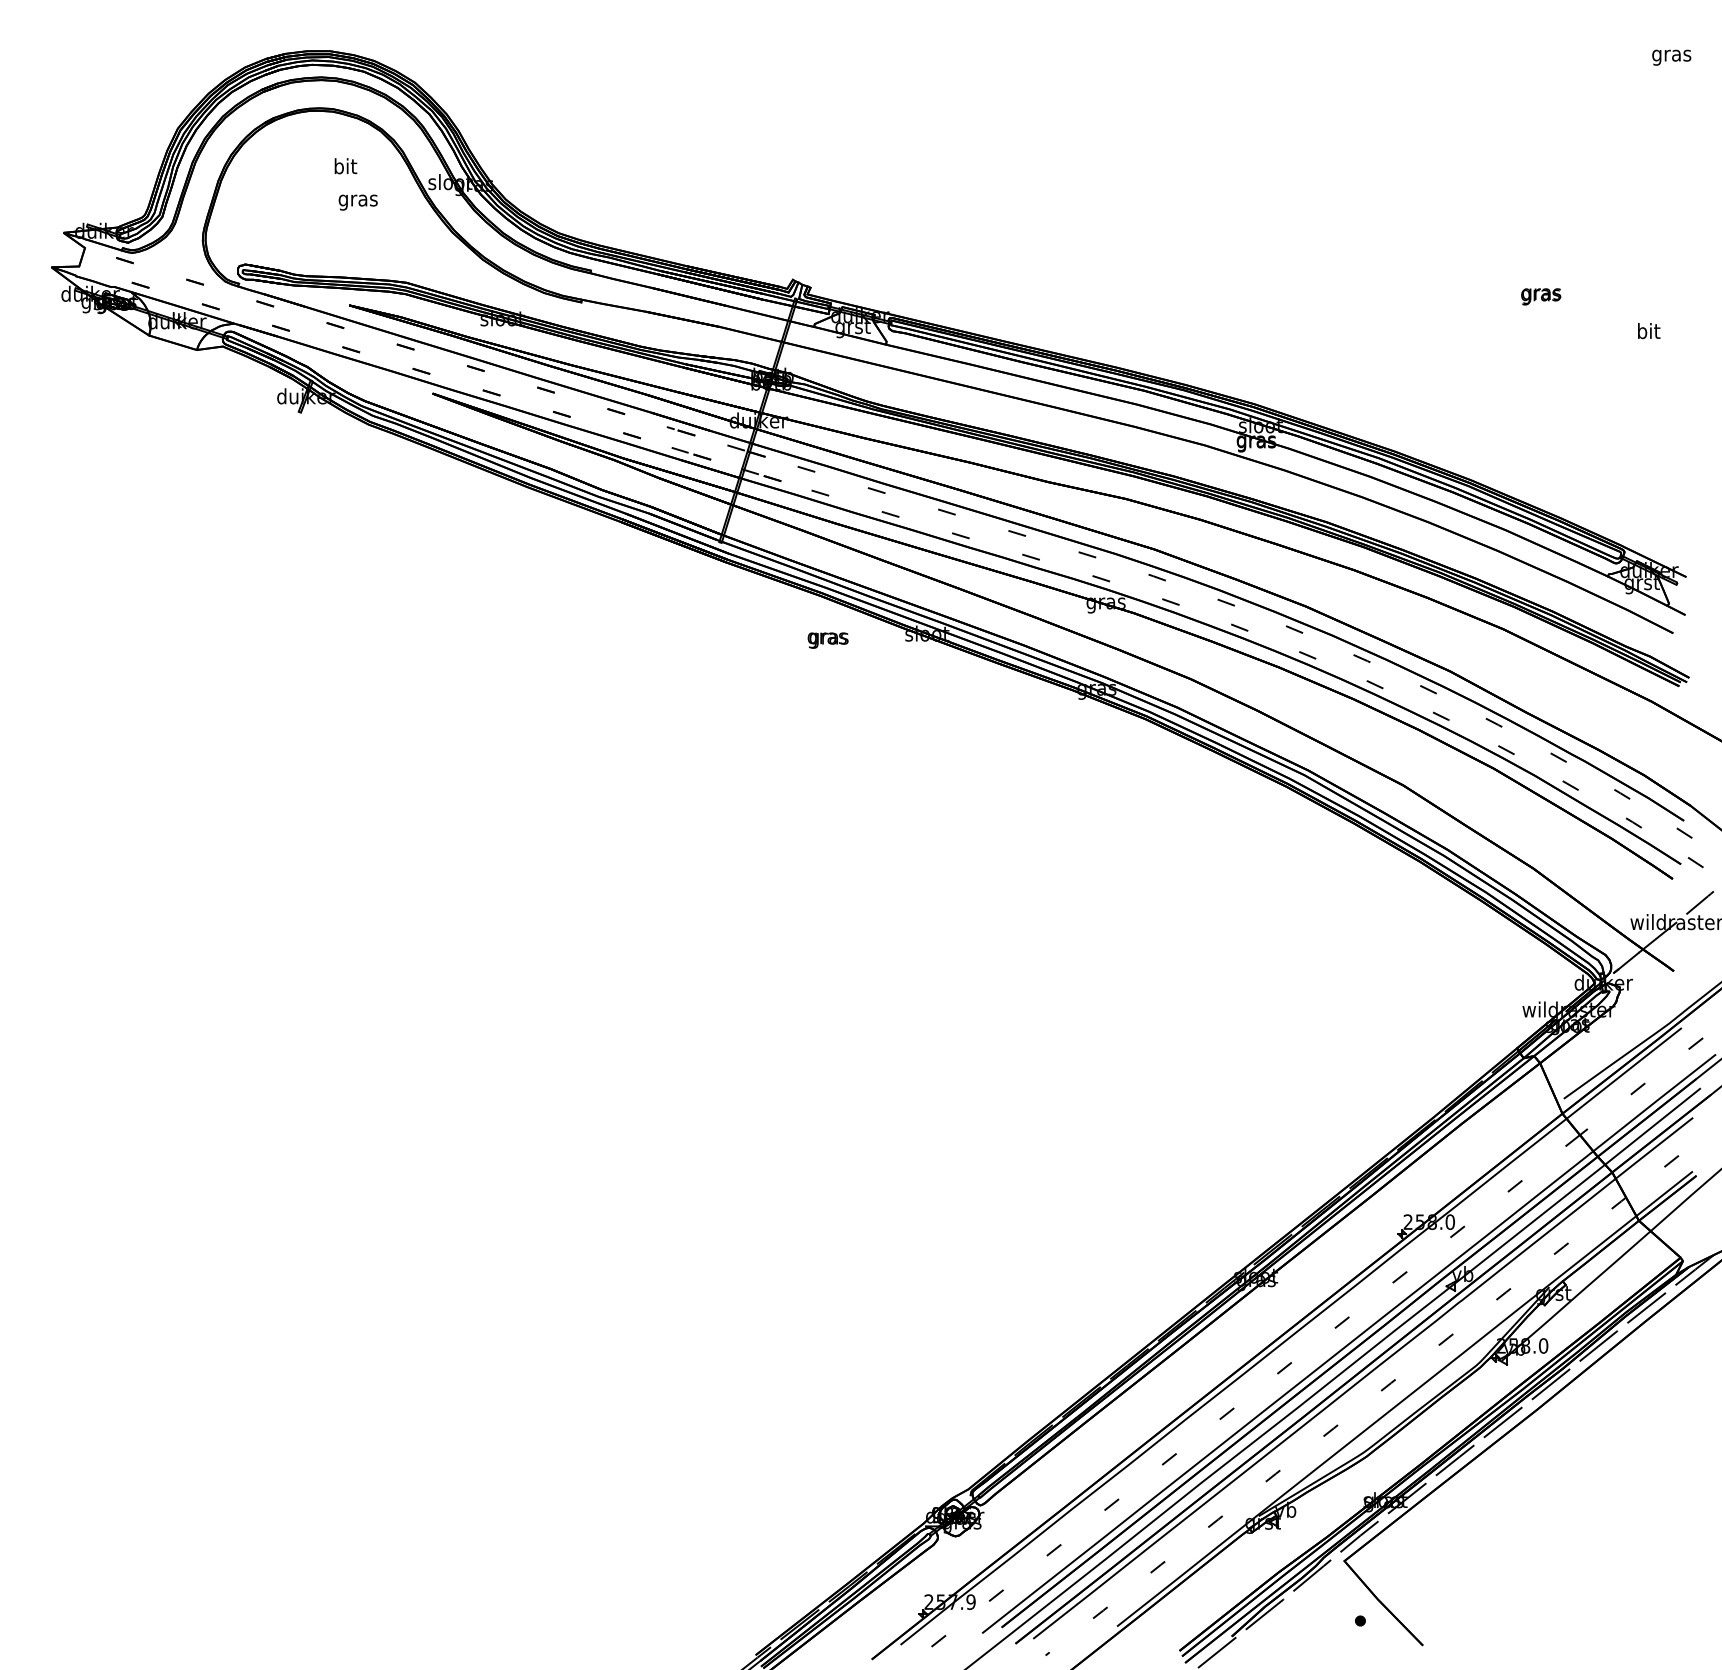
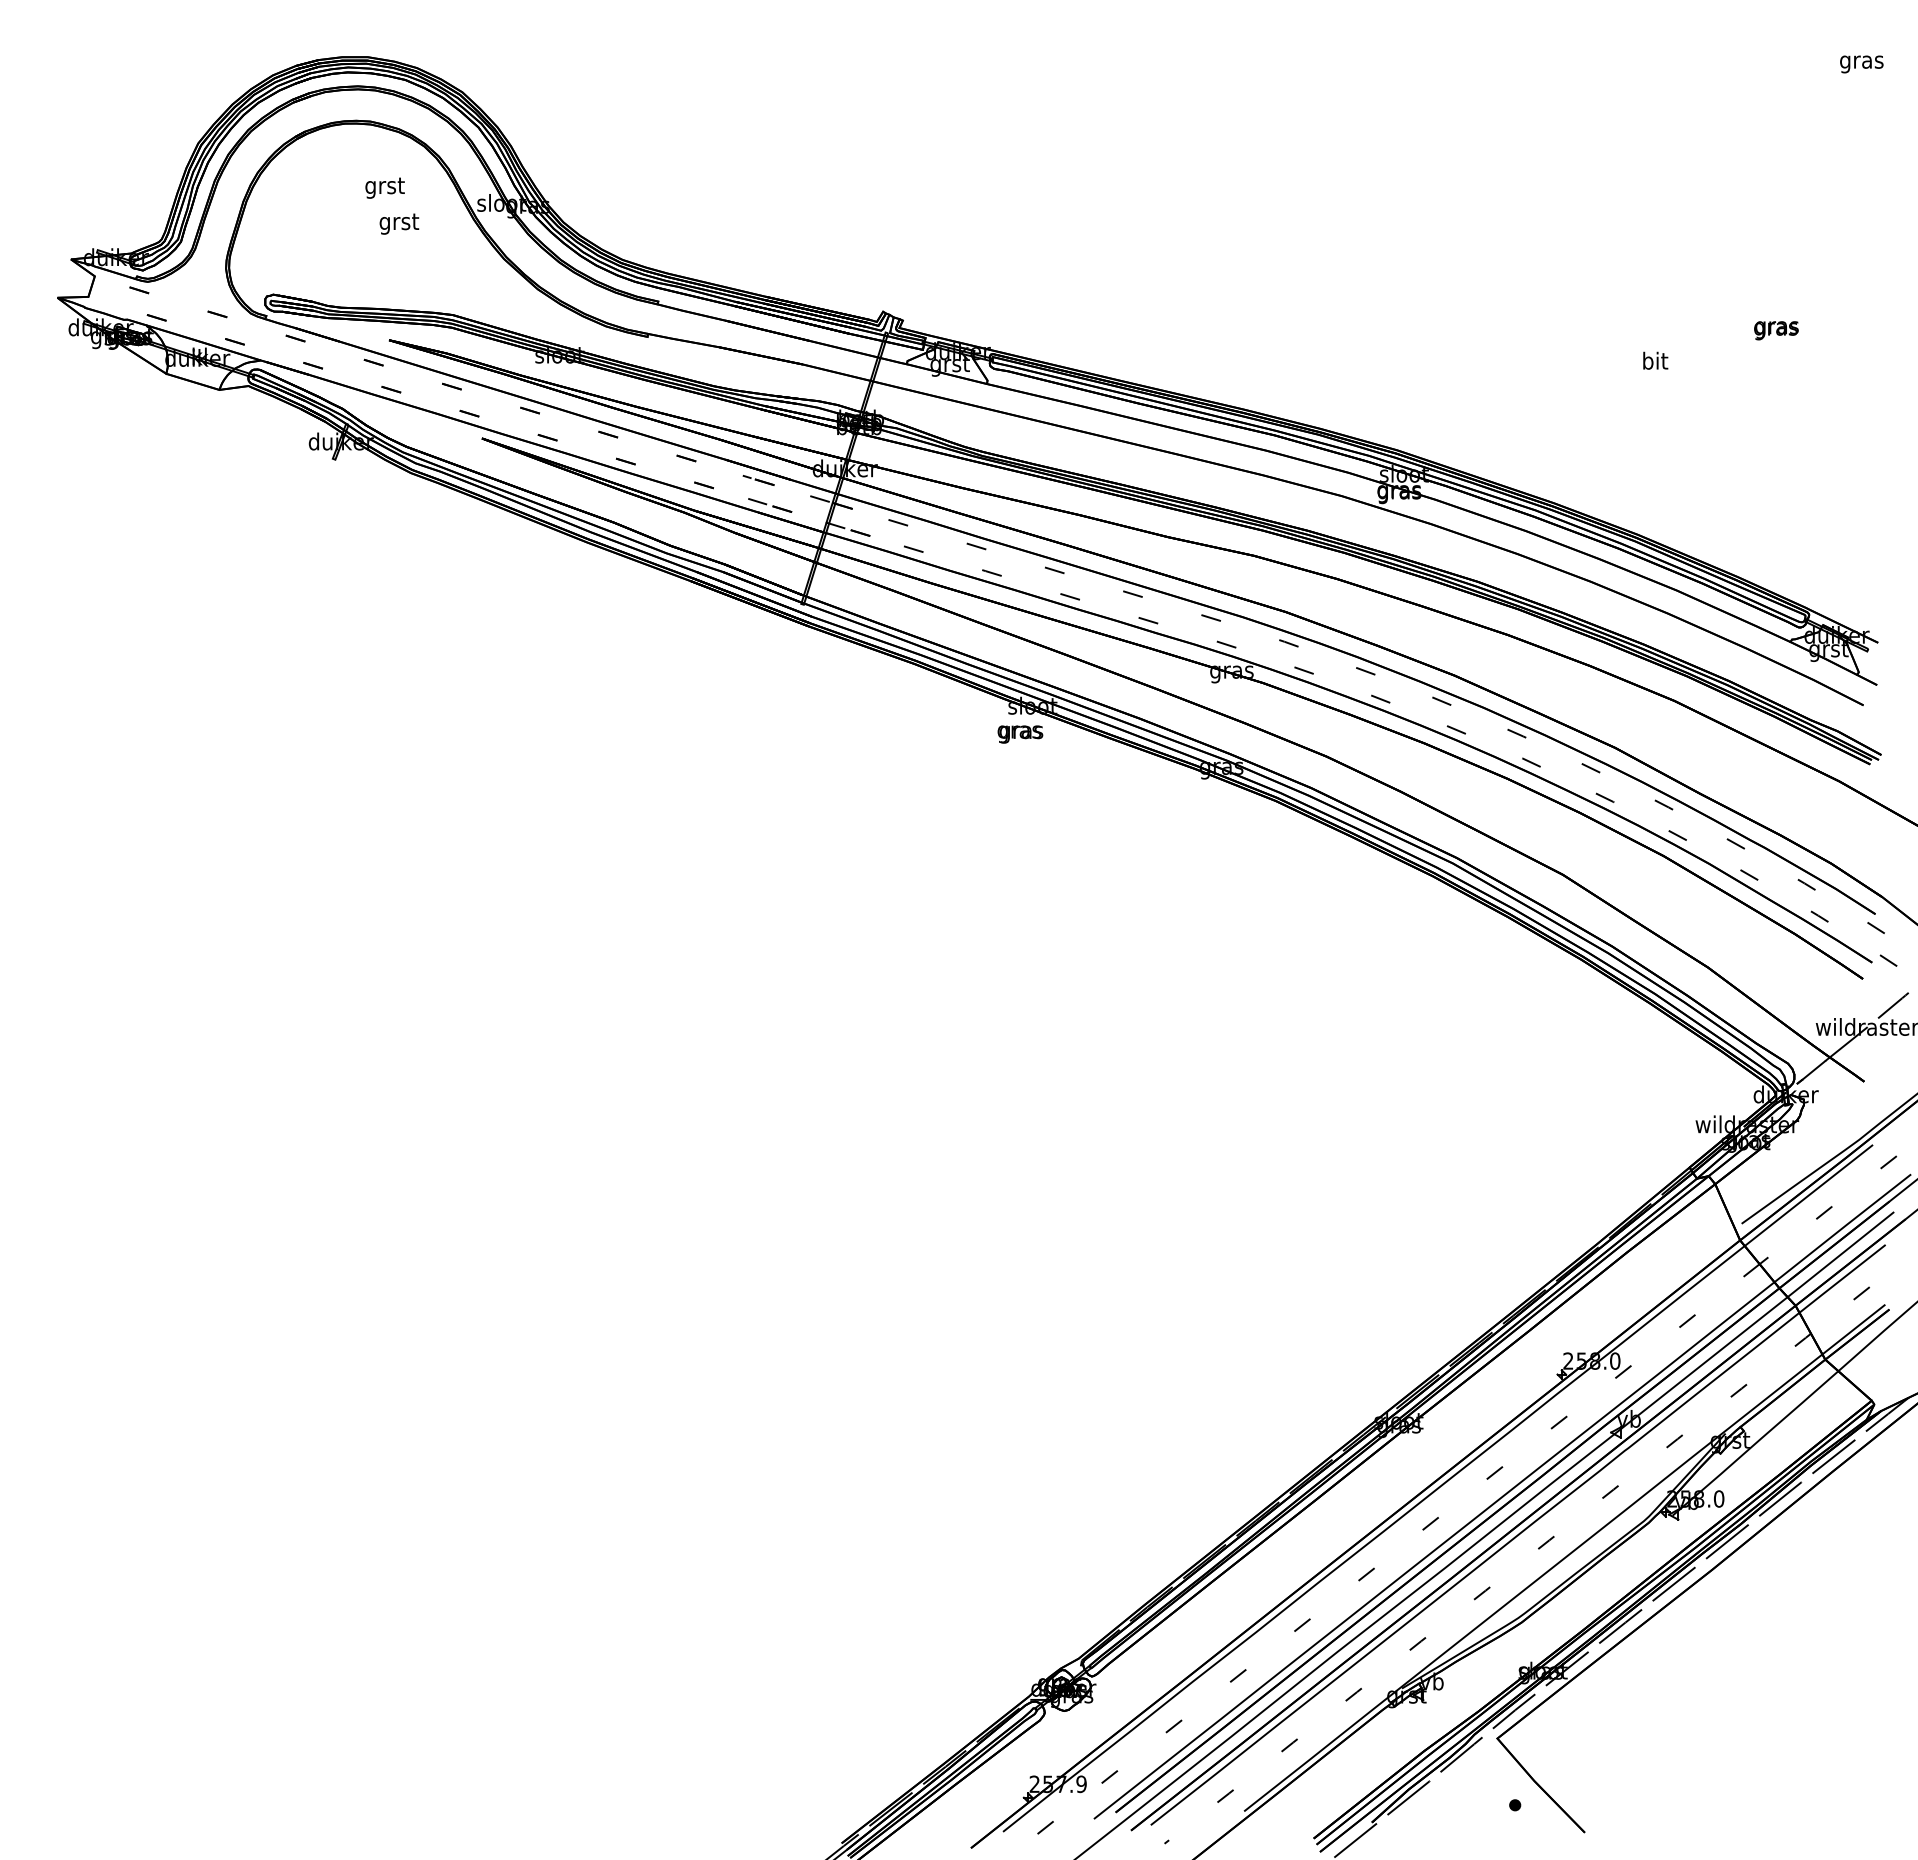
text: (345, 168) -> (384, 187), bit -> grst
text: (357, 200) -> (398, 223), gras -> grst
text: (1541, 296) -> (1776, 330), moved
text: (1648, 330) -> (1655, 360), moved
text: (828, 640) -> (1020, 734), moved

